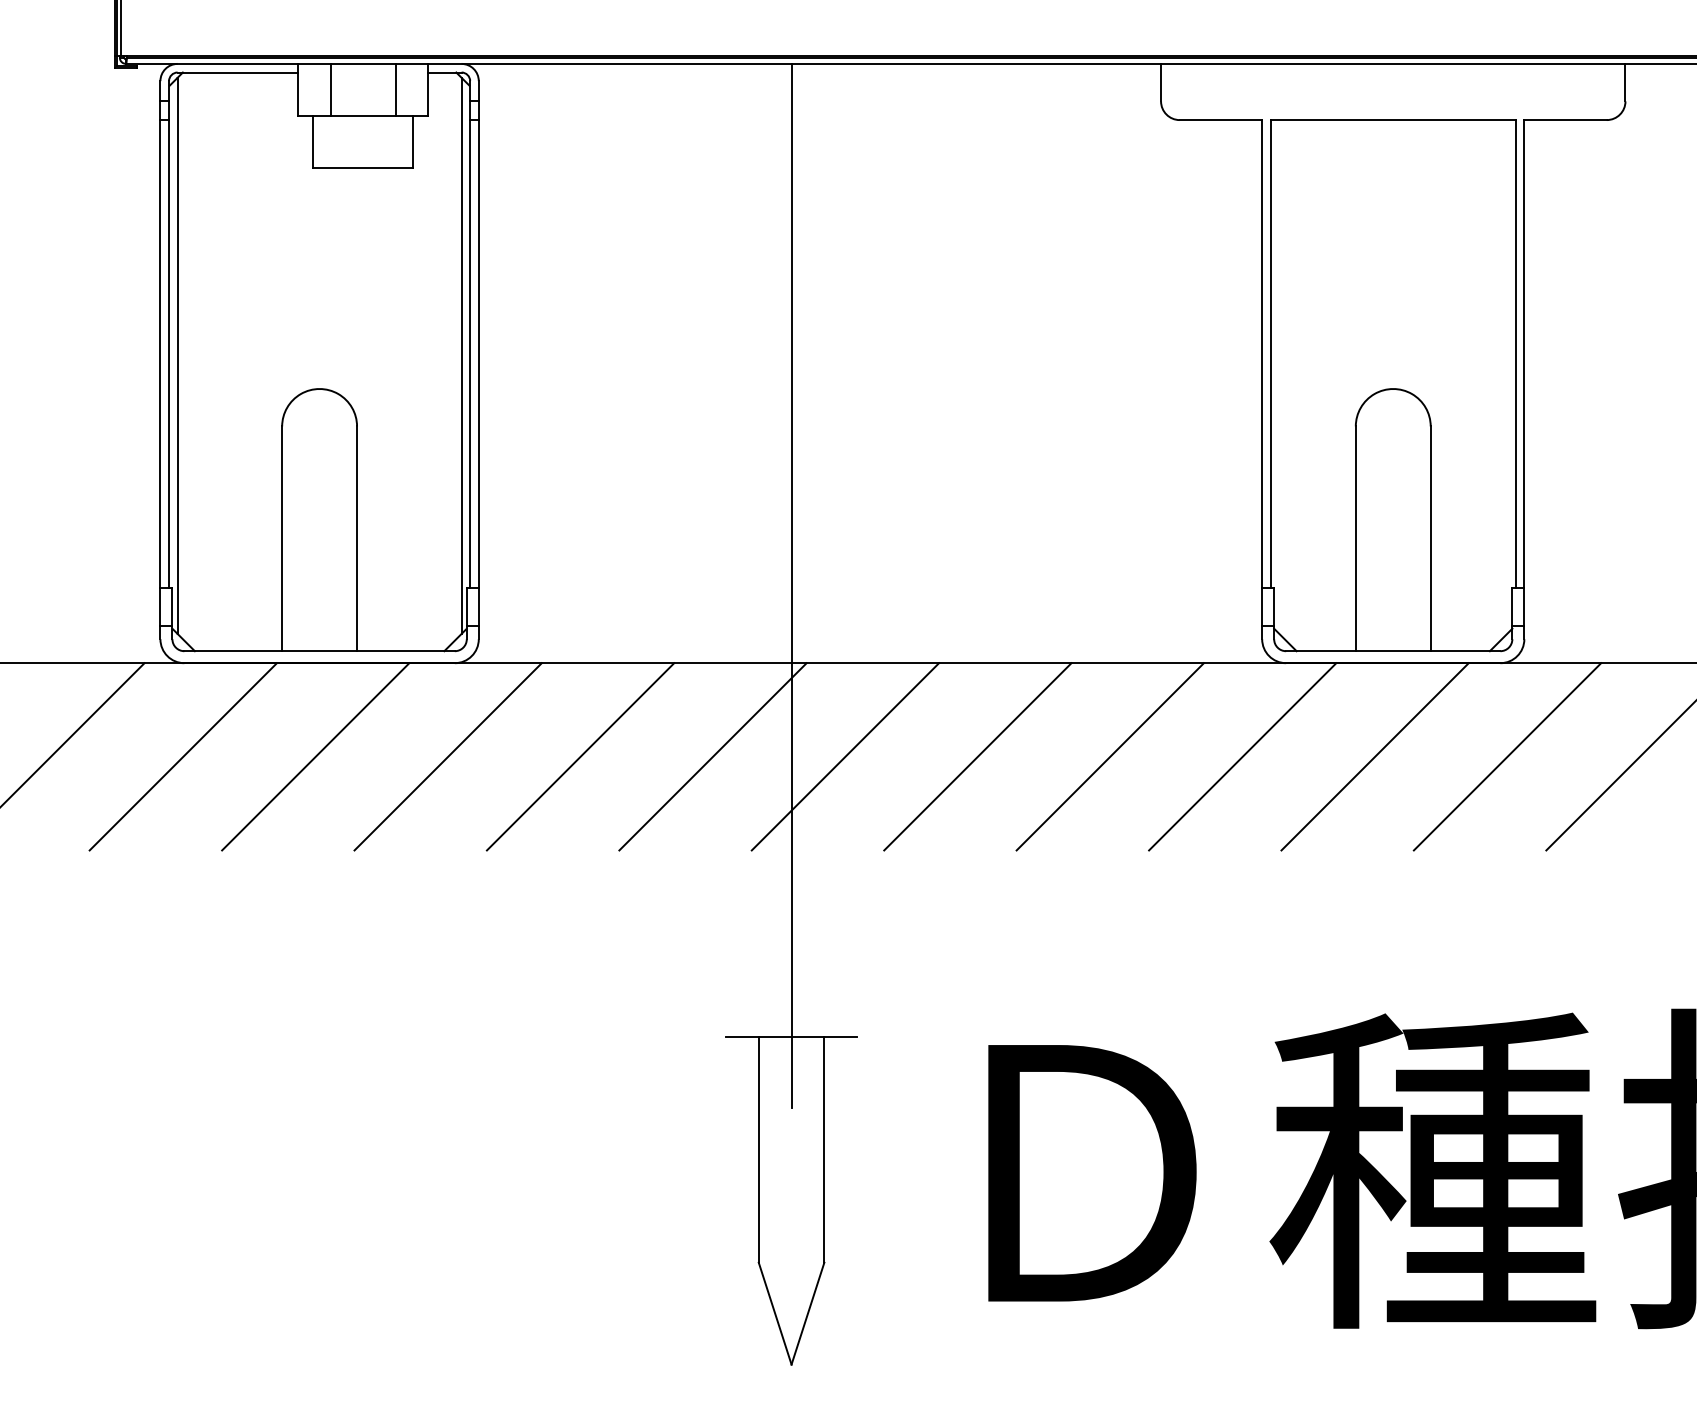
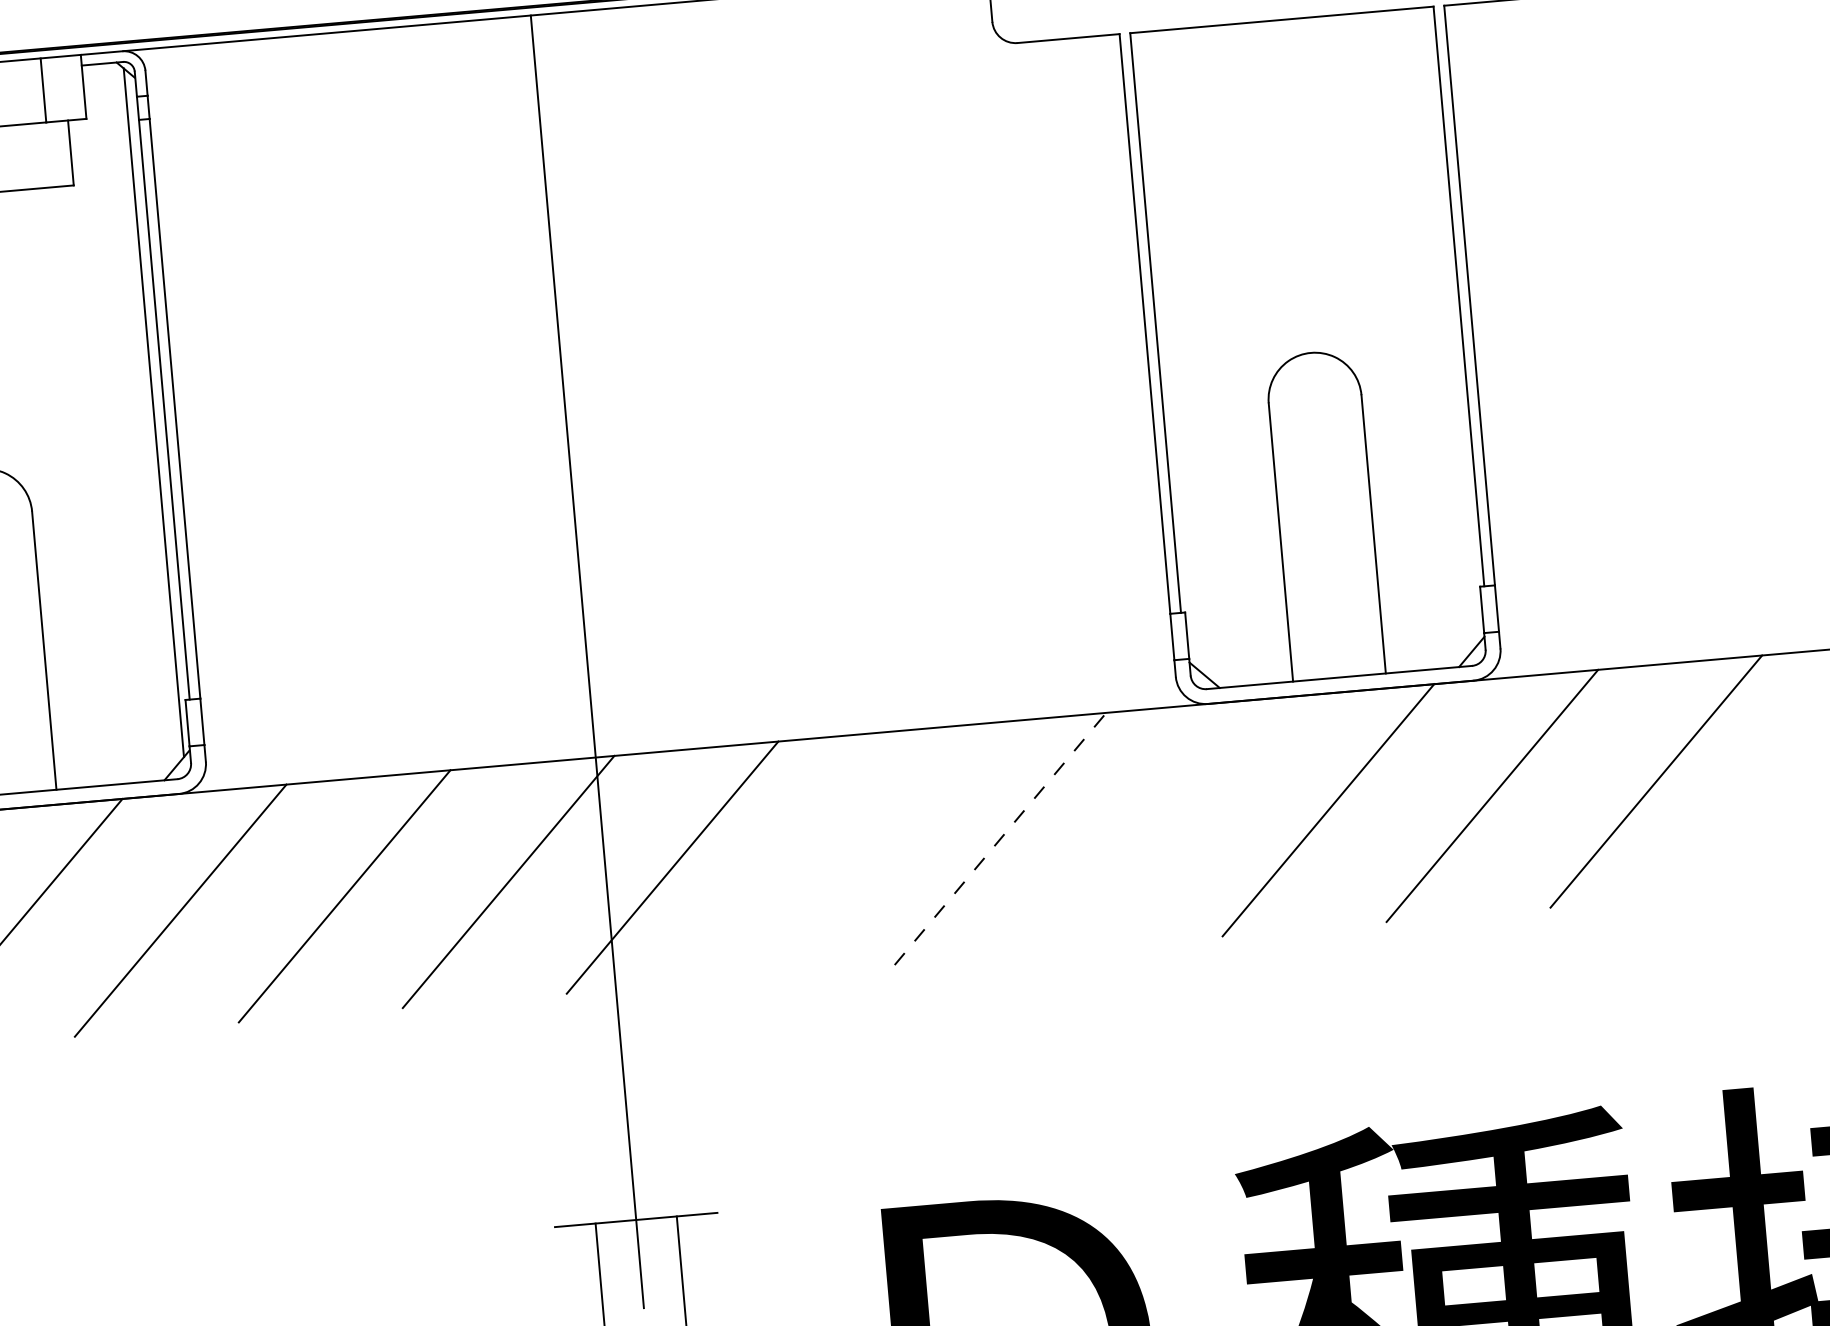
line: (977, 756) -> (836, 852), removed
line: (1110, 756) -> (1000, 838), solid -> dashed
line: (1242, 756) -> (1164, 824), removed

